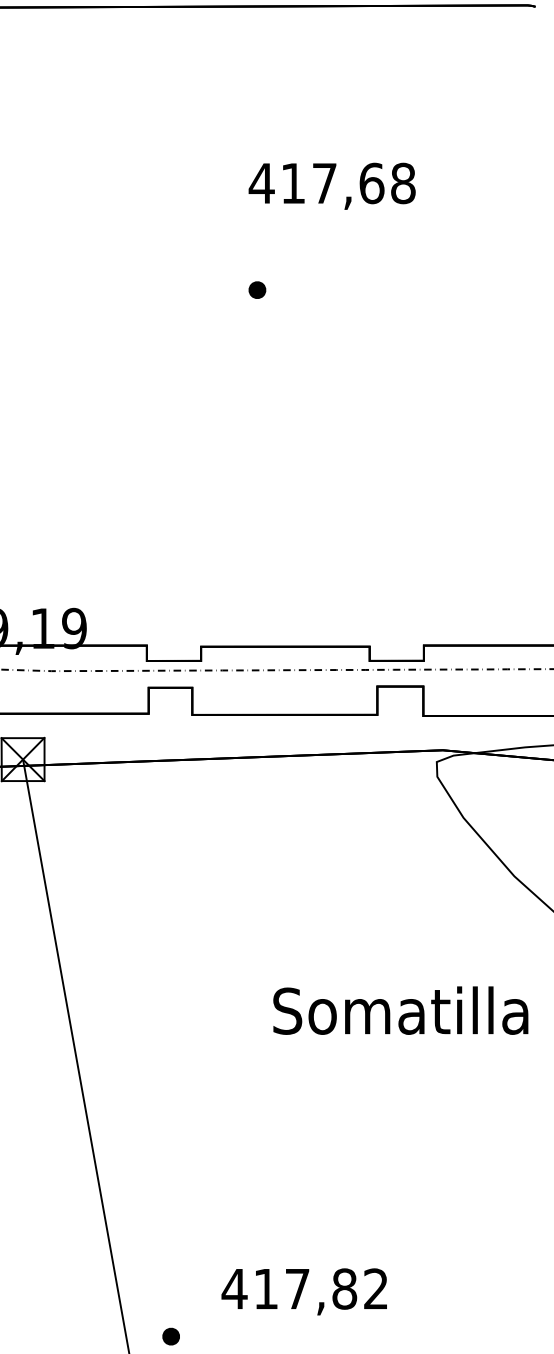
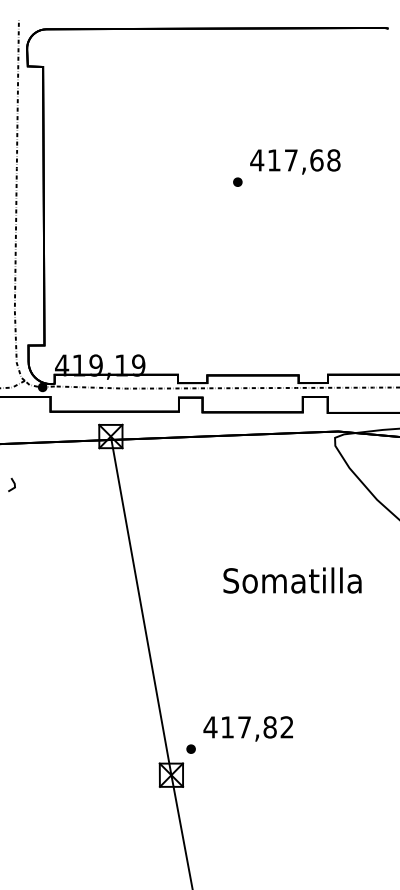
text: (332, 185) -> (295, 161), moved
text: (400, 1010) -> (292, 580), moved
text: (302, 1291) -> (247, 728), moved

